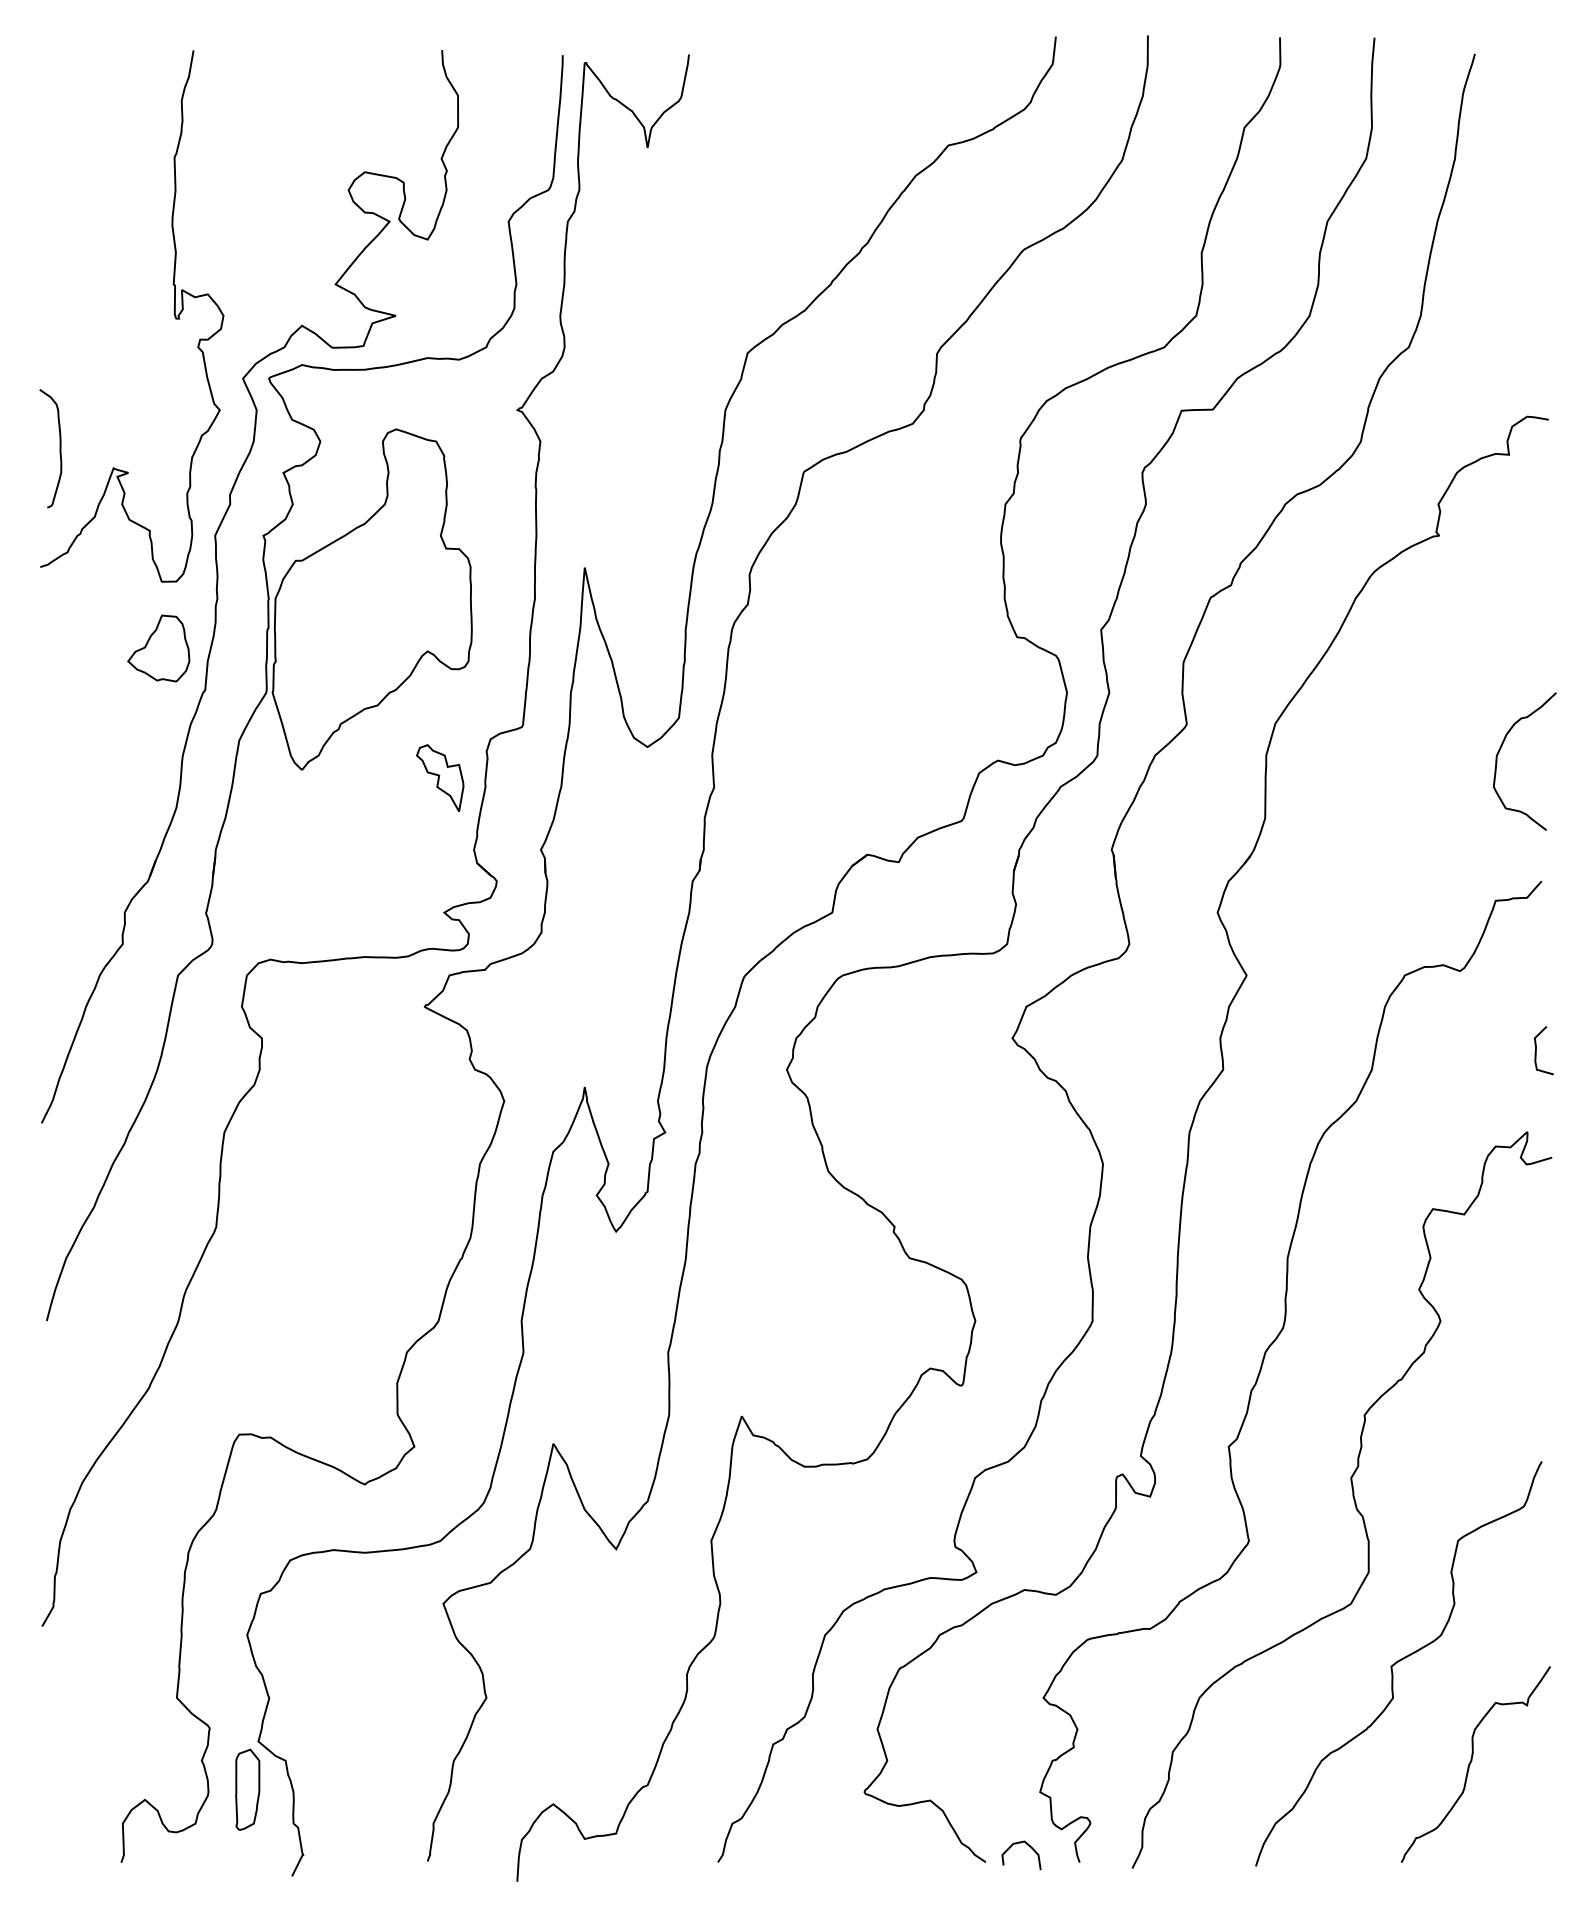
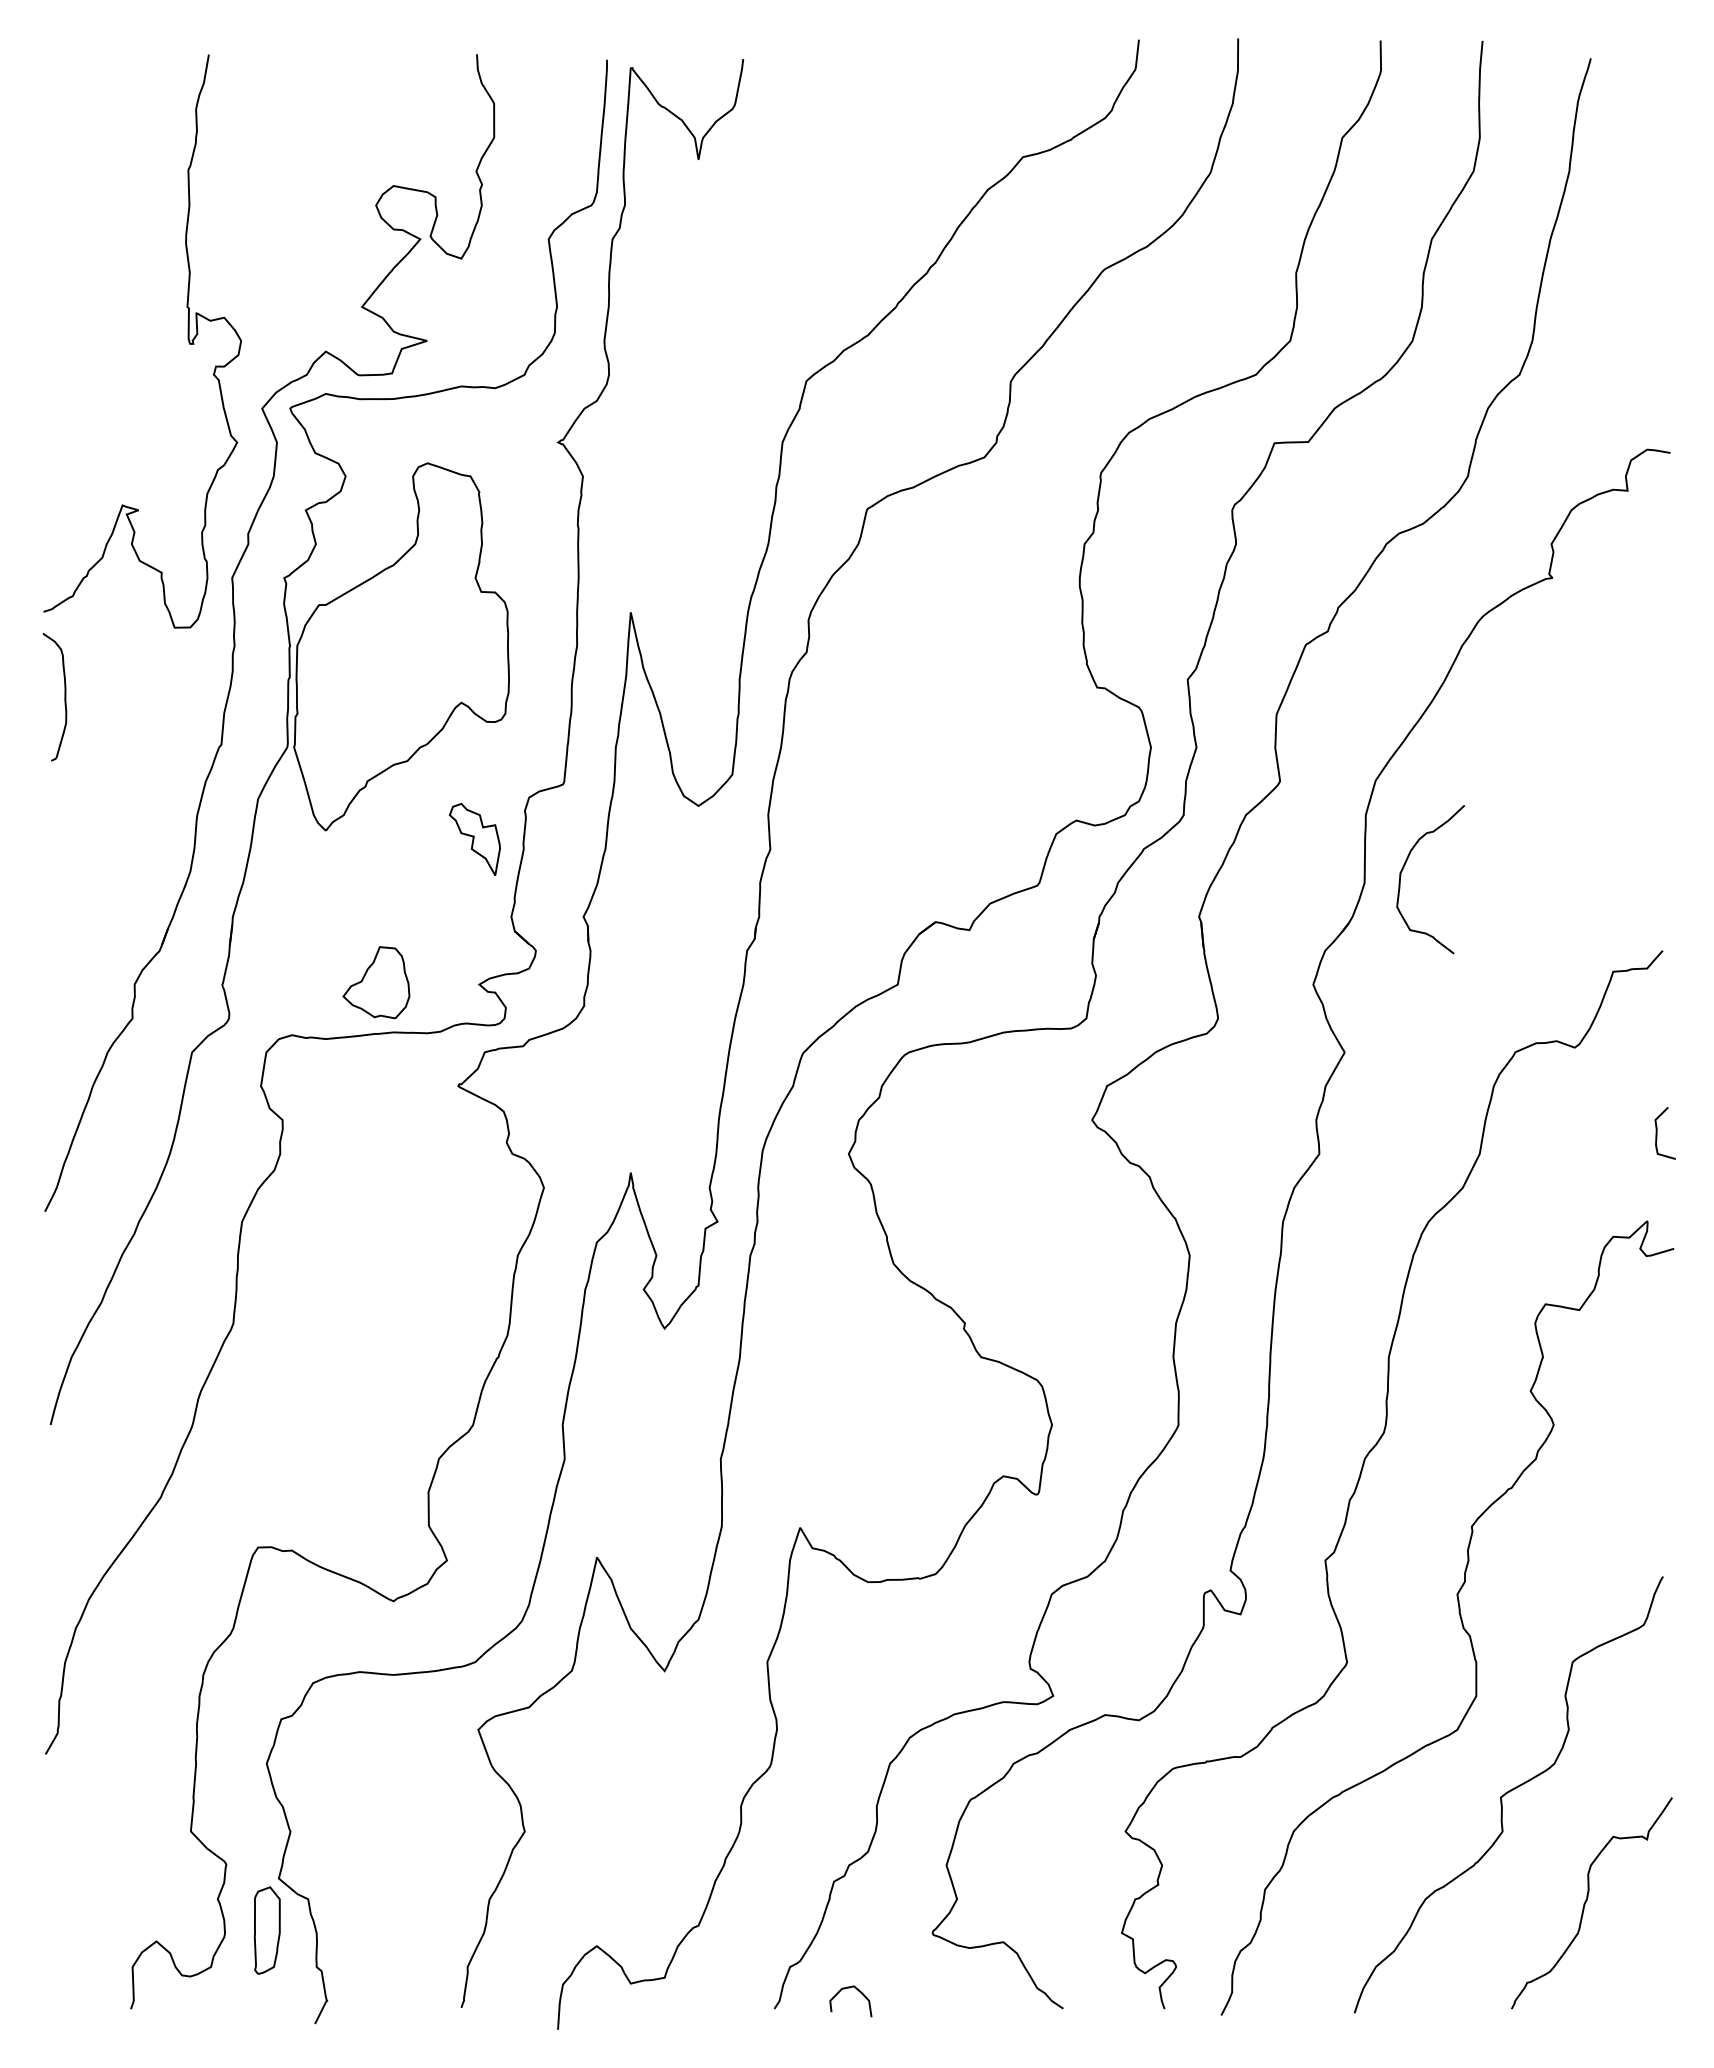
curve: (59, 449) -> (64, 697), moved
part: (158, 648) -> (376, 982), moved
curve: (1500, 750) -> (1404, 867), moved
curve: (1029, 1847) -> (859, 1992), moved

